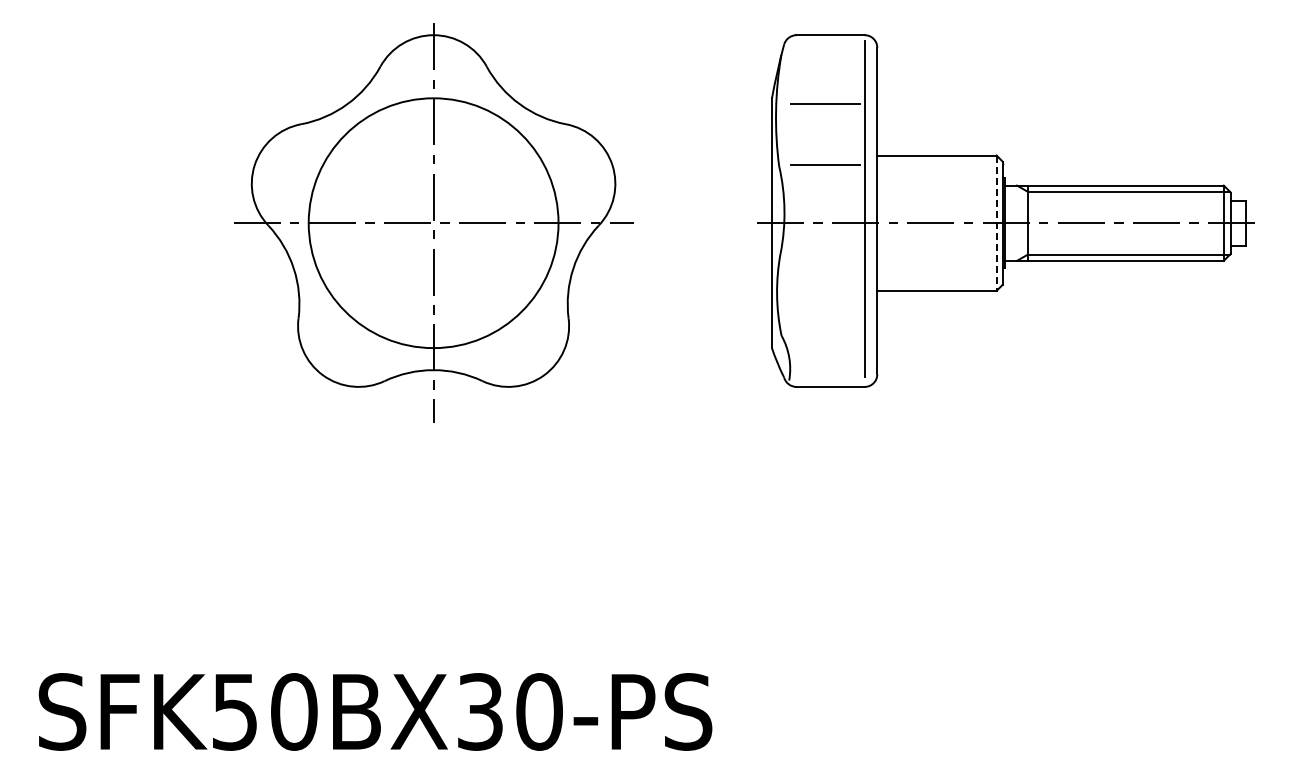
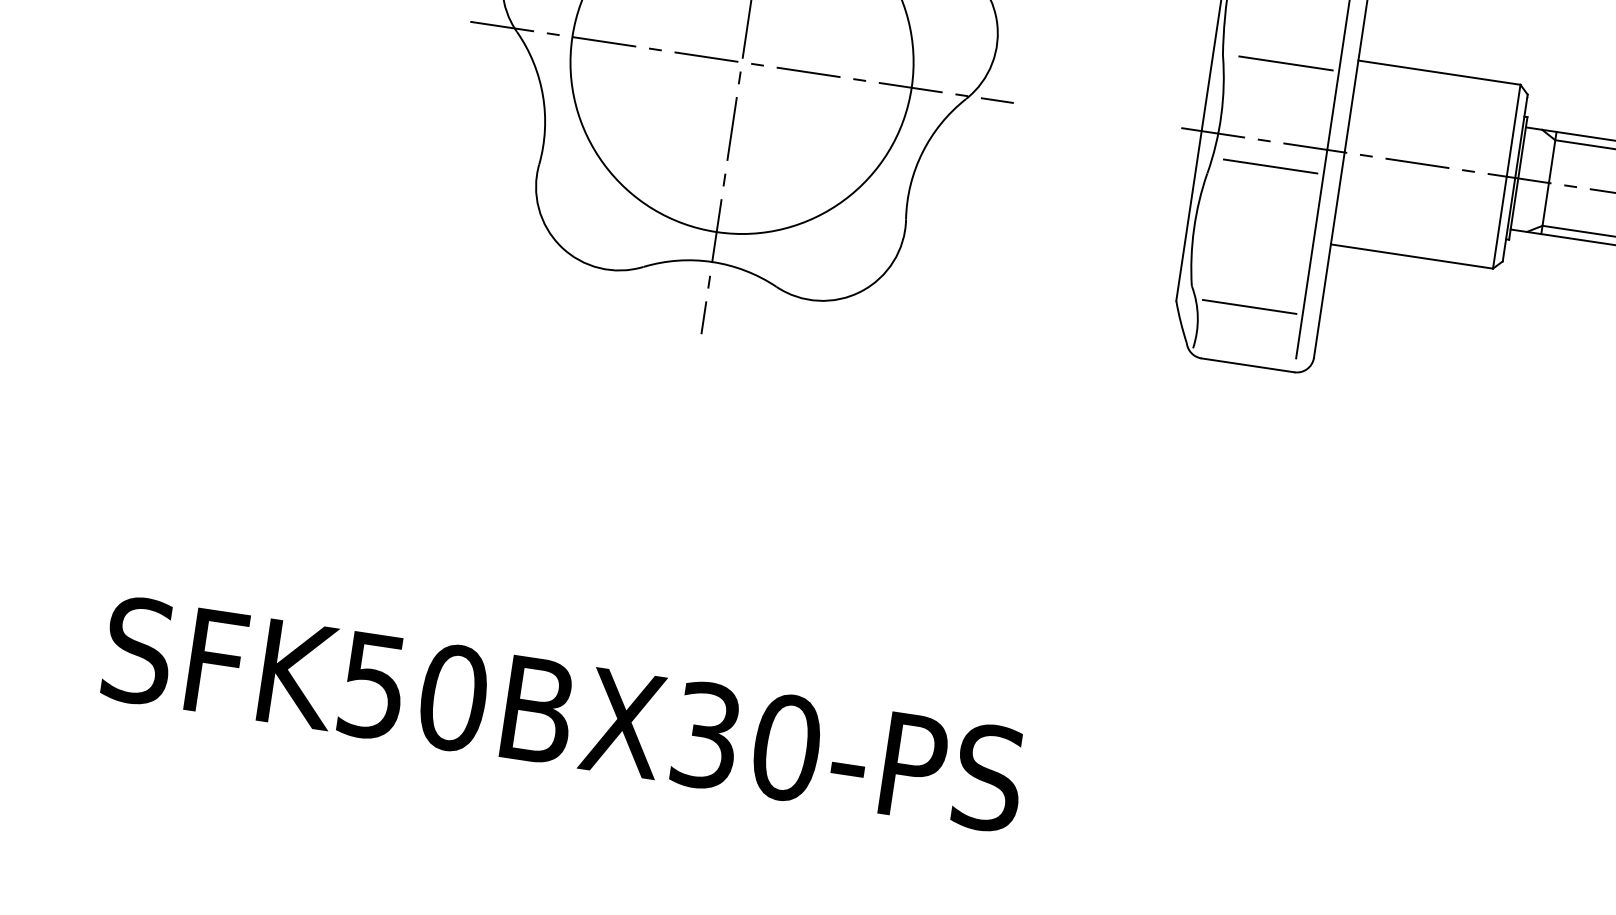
line: (996, 223) -> (1506, 177), dashed -> solid
line: (825, 241) -> (1270, 166), added
line: (825, 344) -> (1249, 306), added

